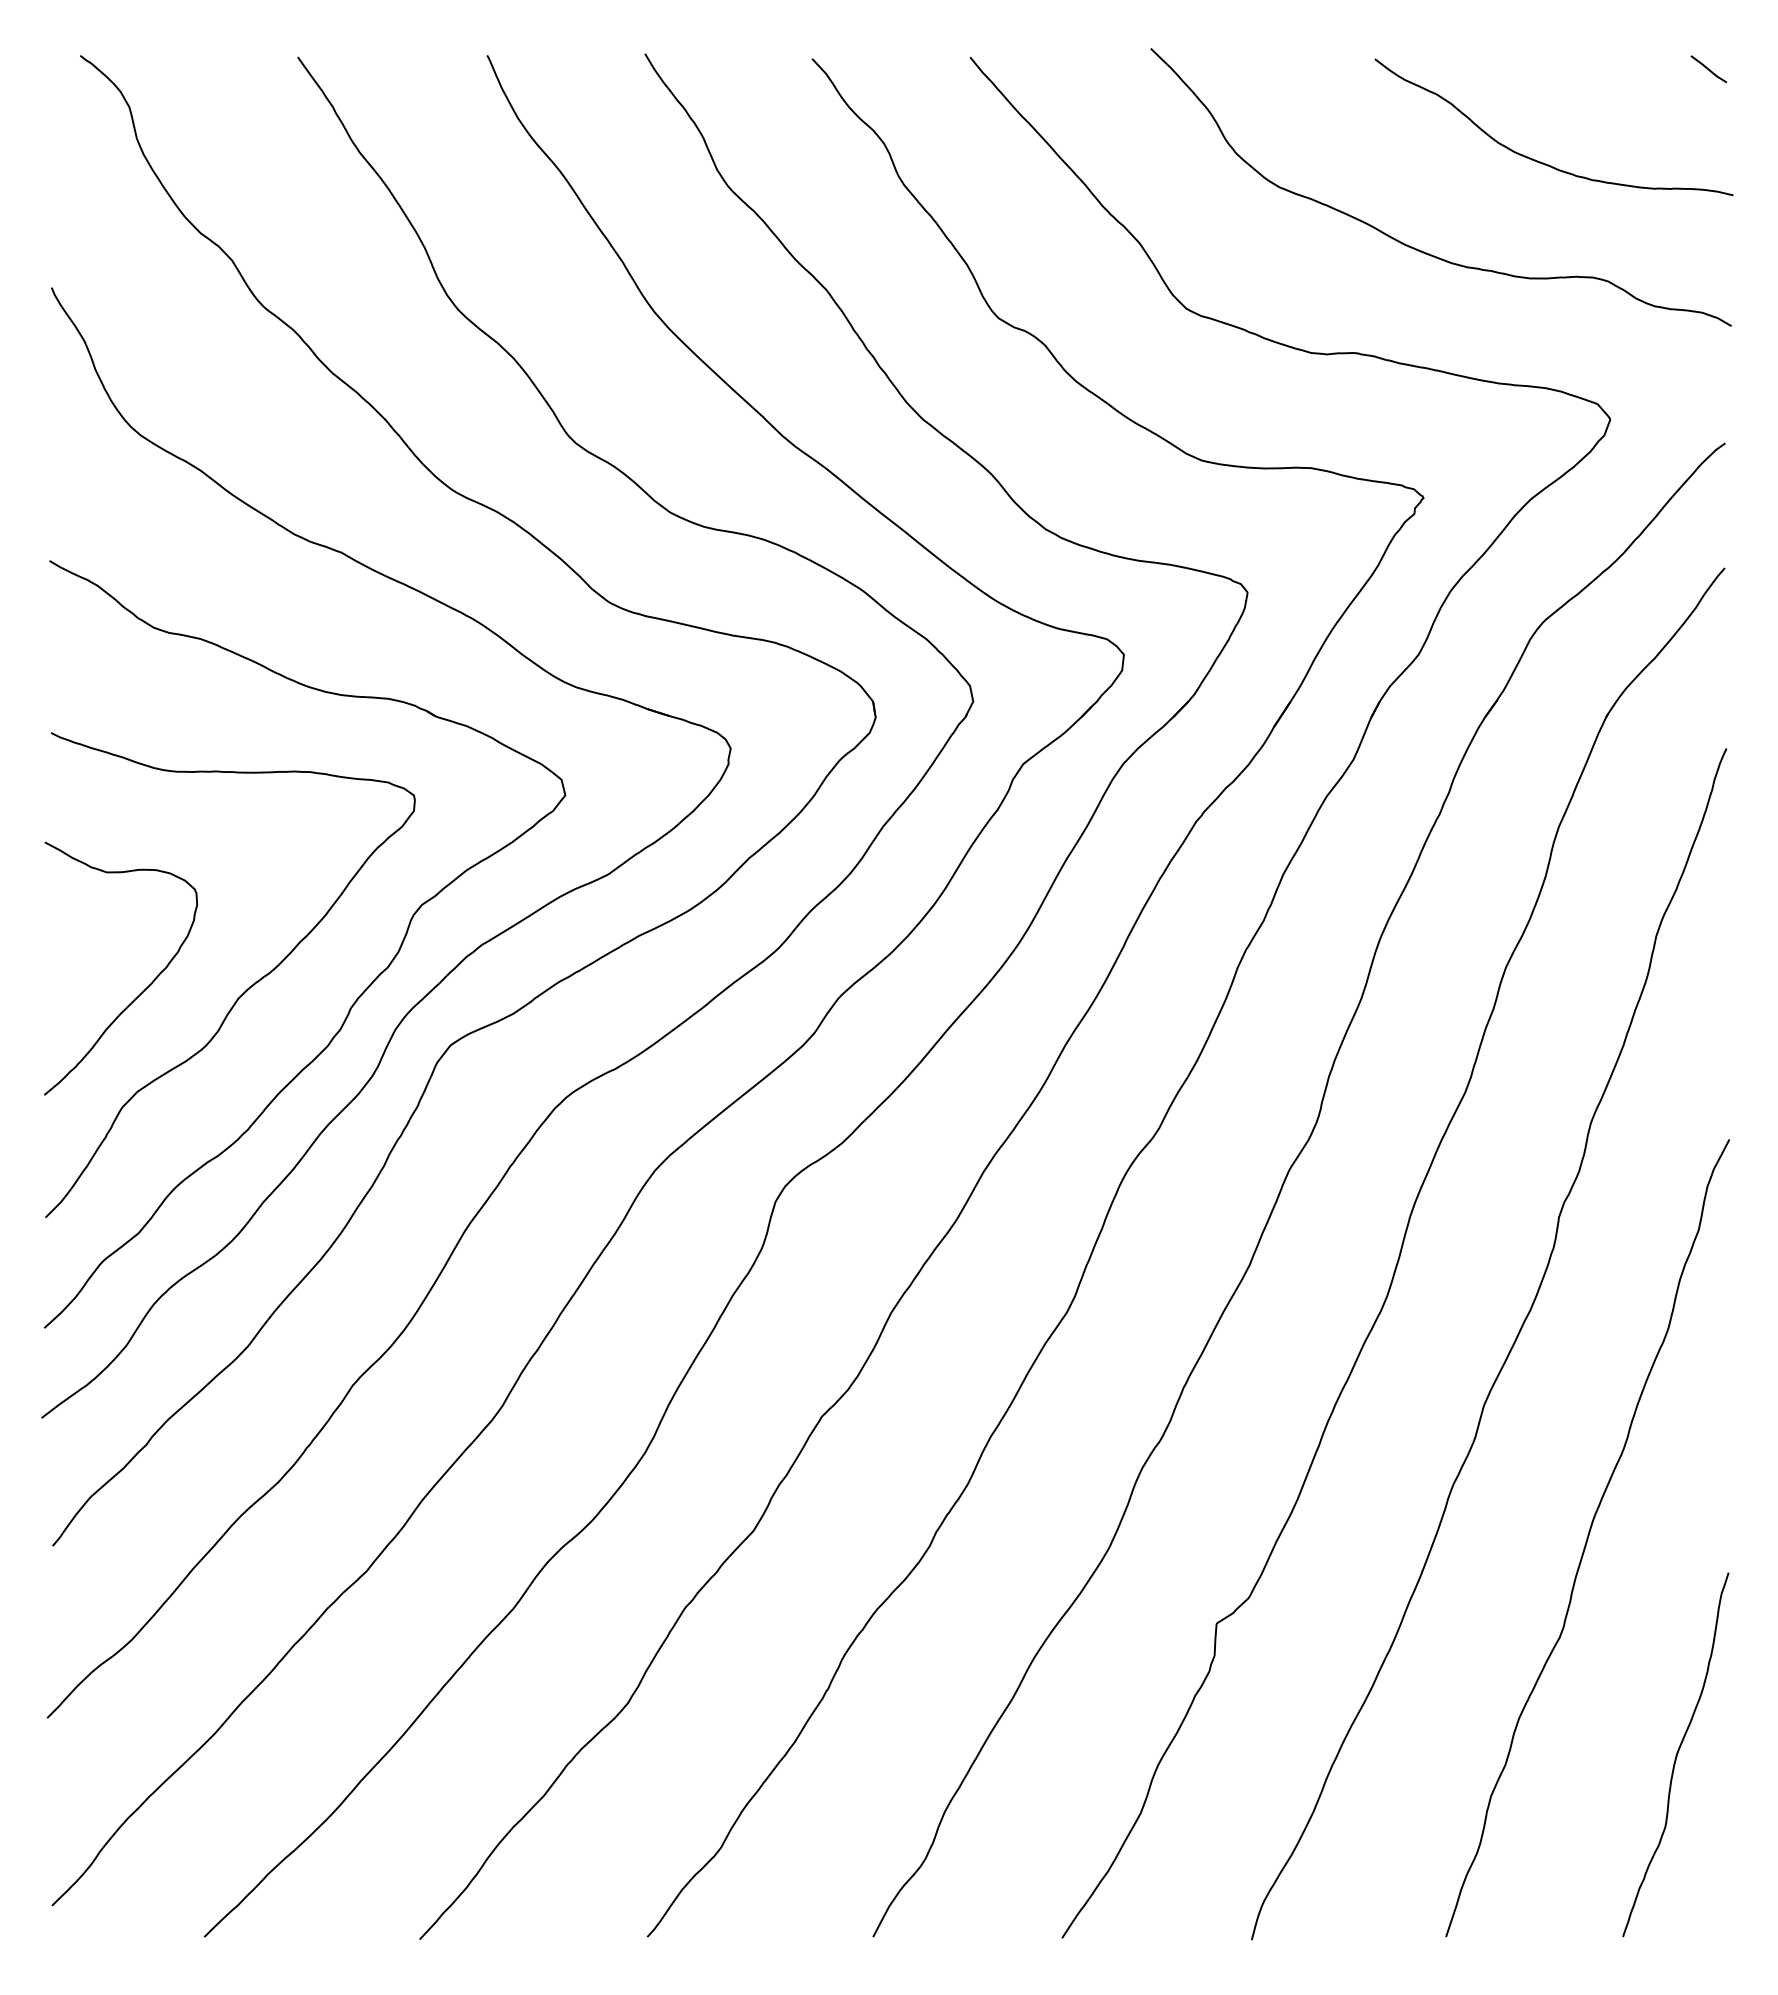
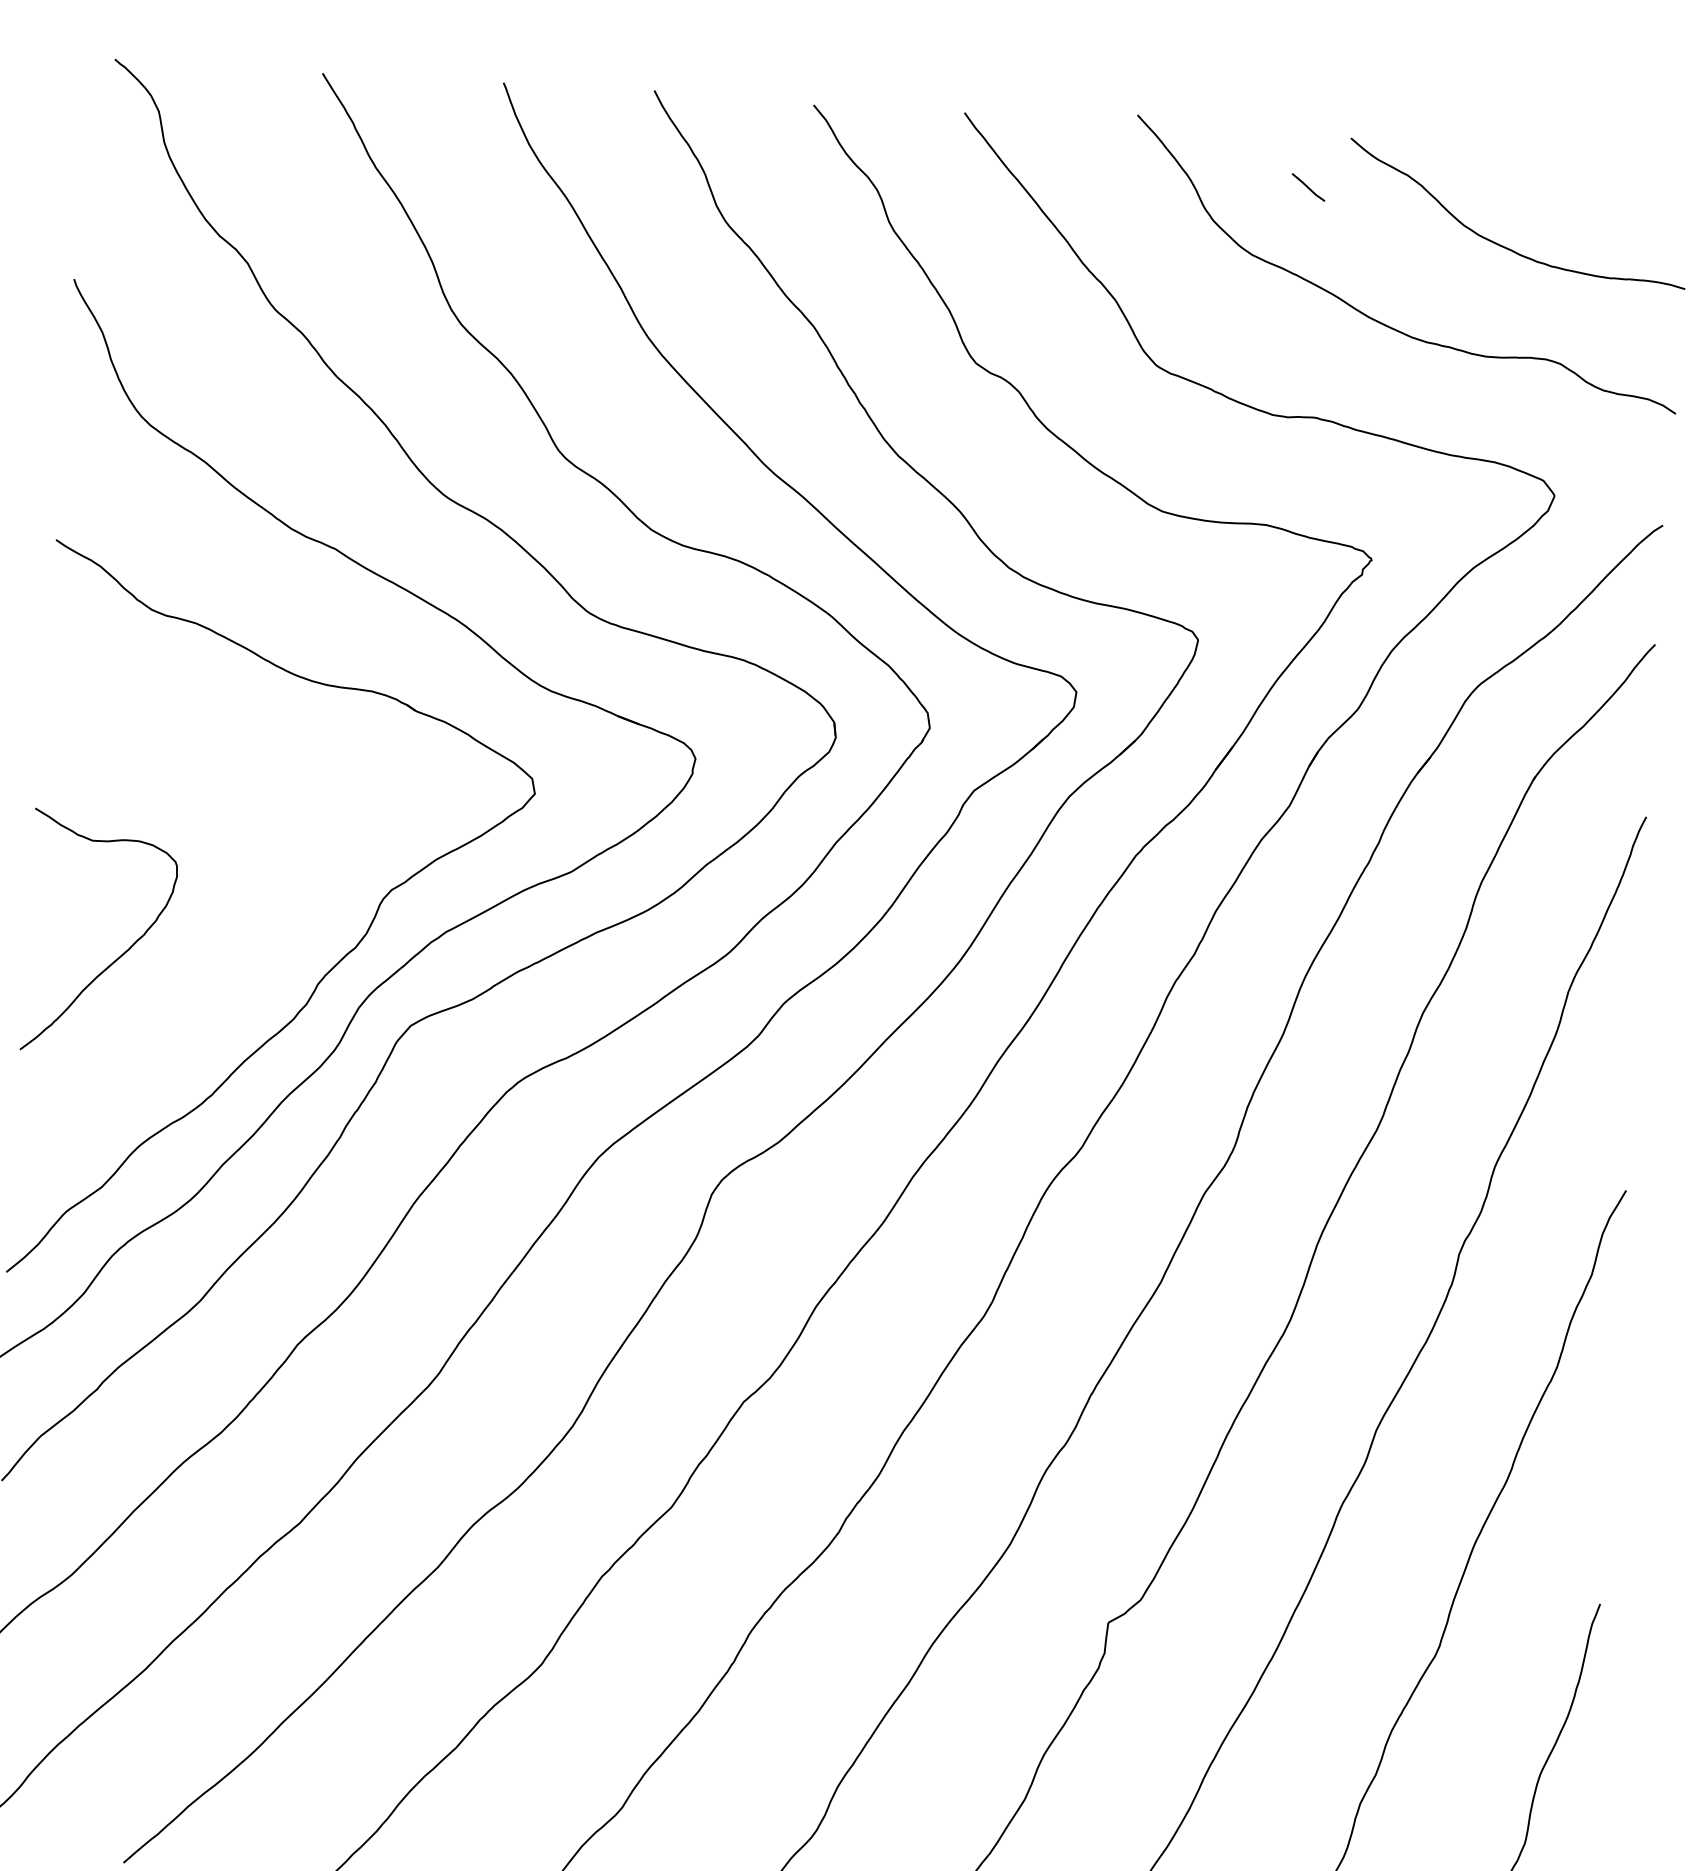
line: (1708, 69) -> (1308, 187), moved
curve: (245, 990) -> (218, 961), removed

